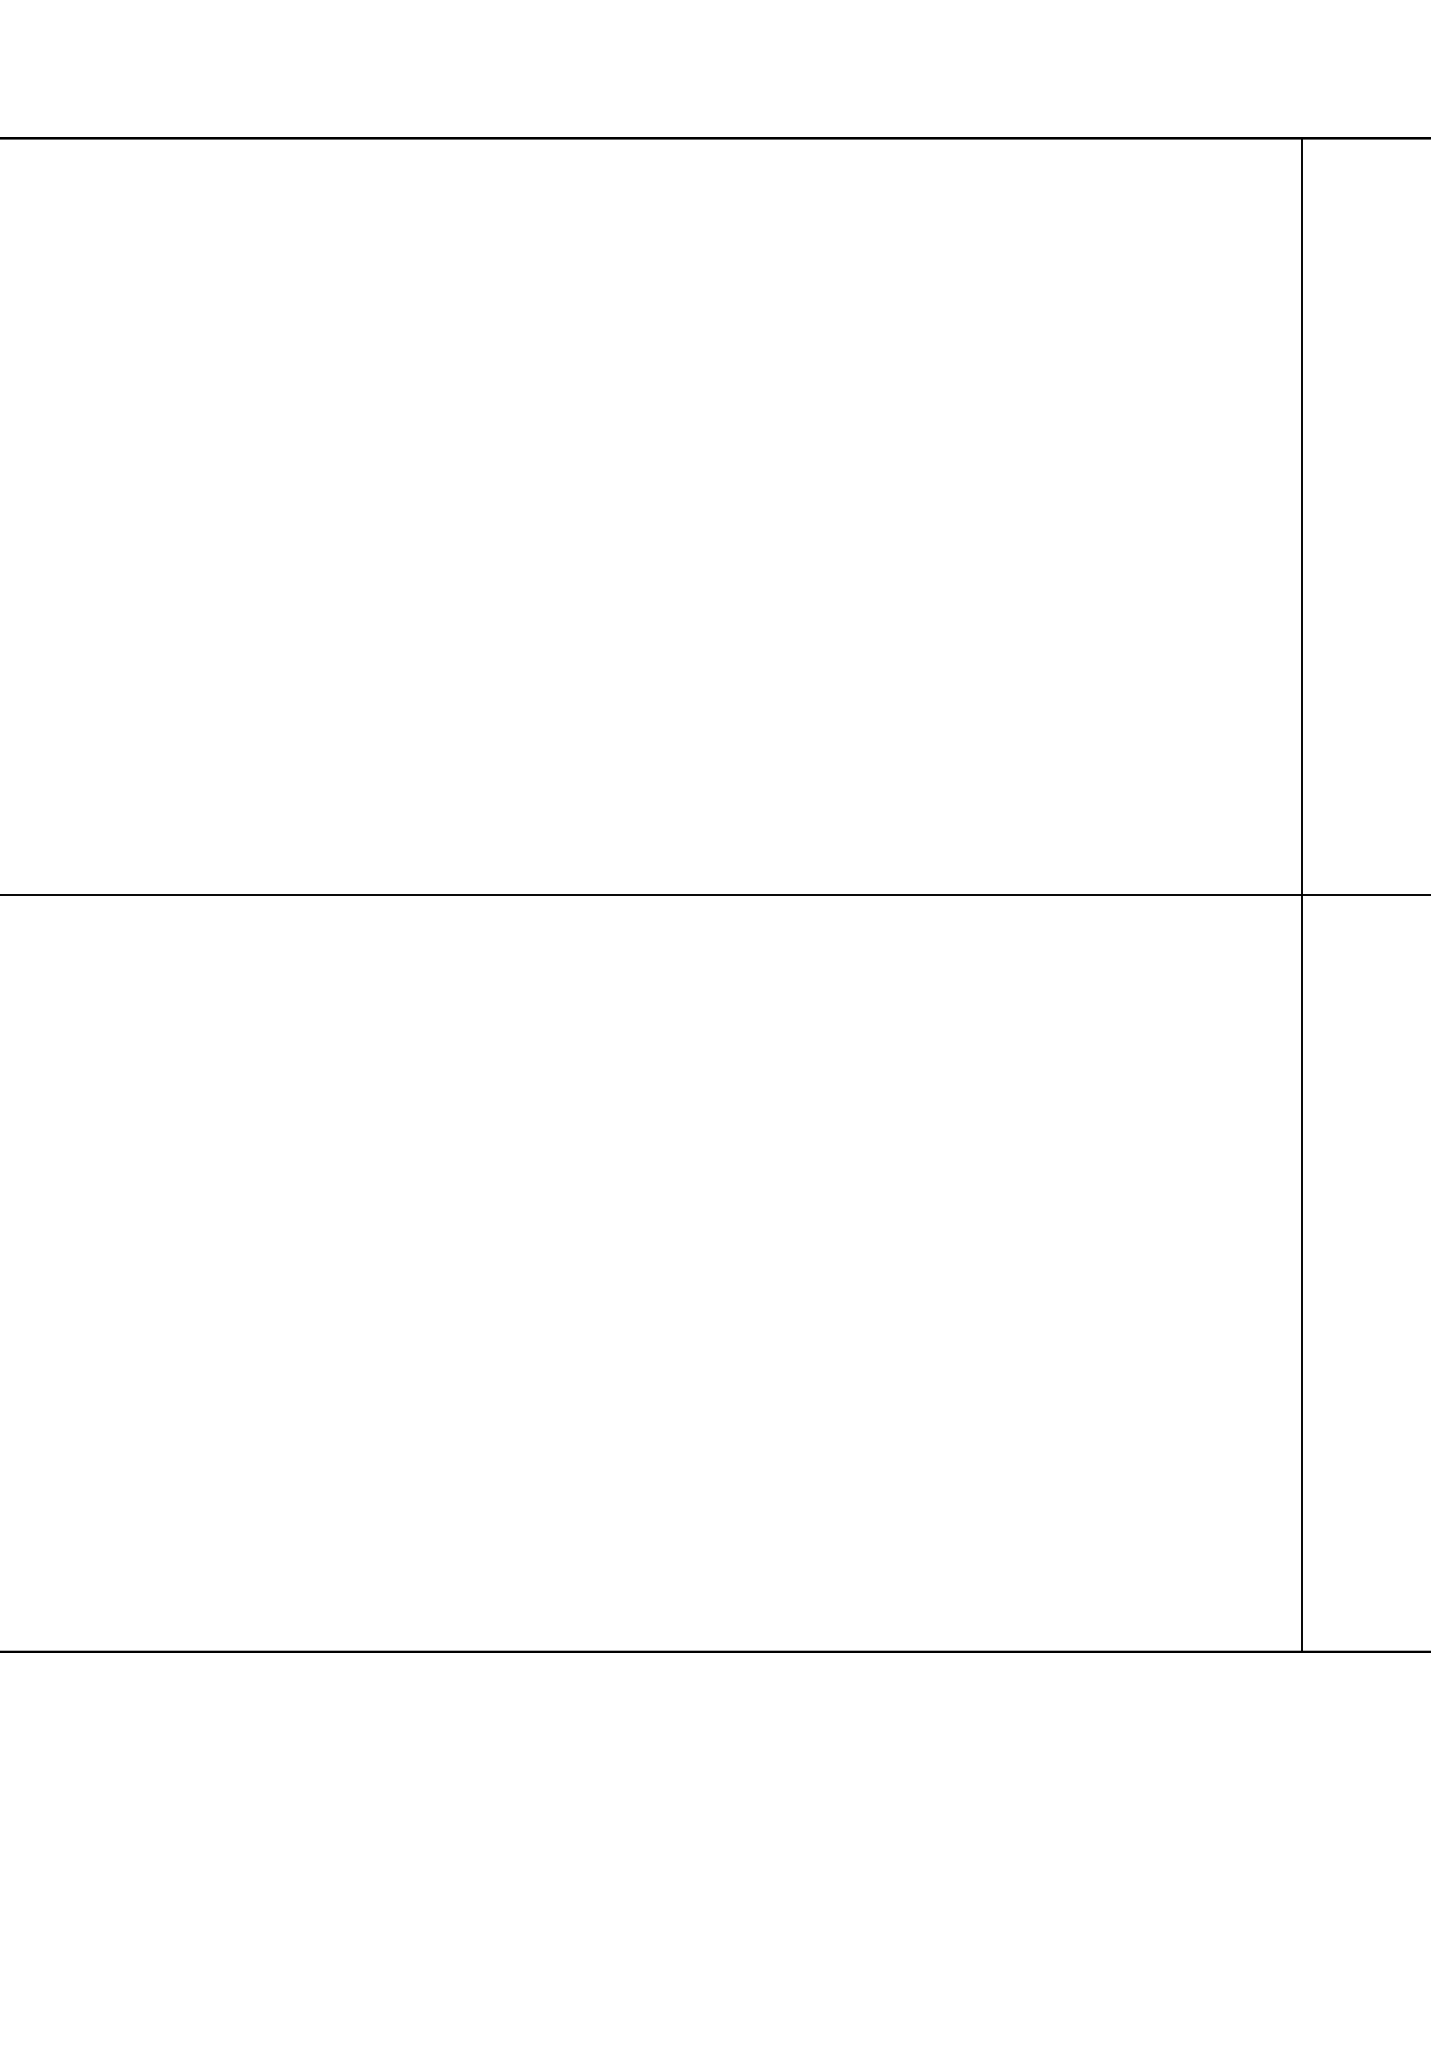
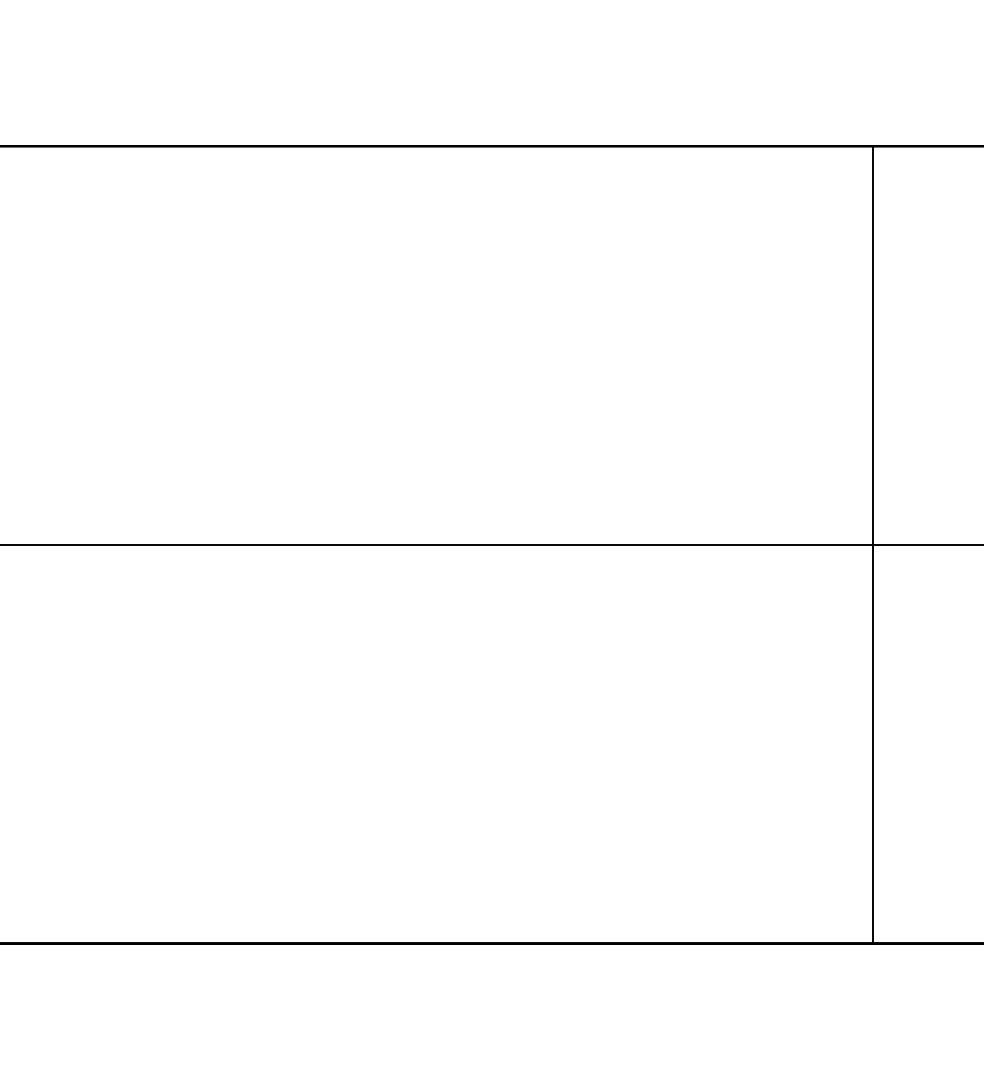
line: (1302, 894) -> (873, 544), moved

